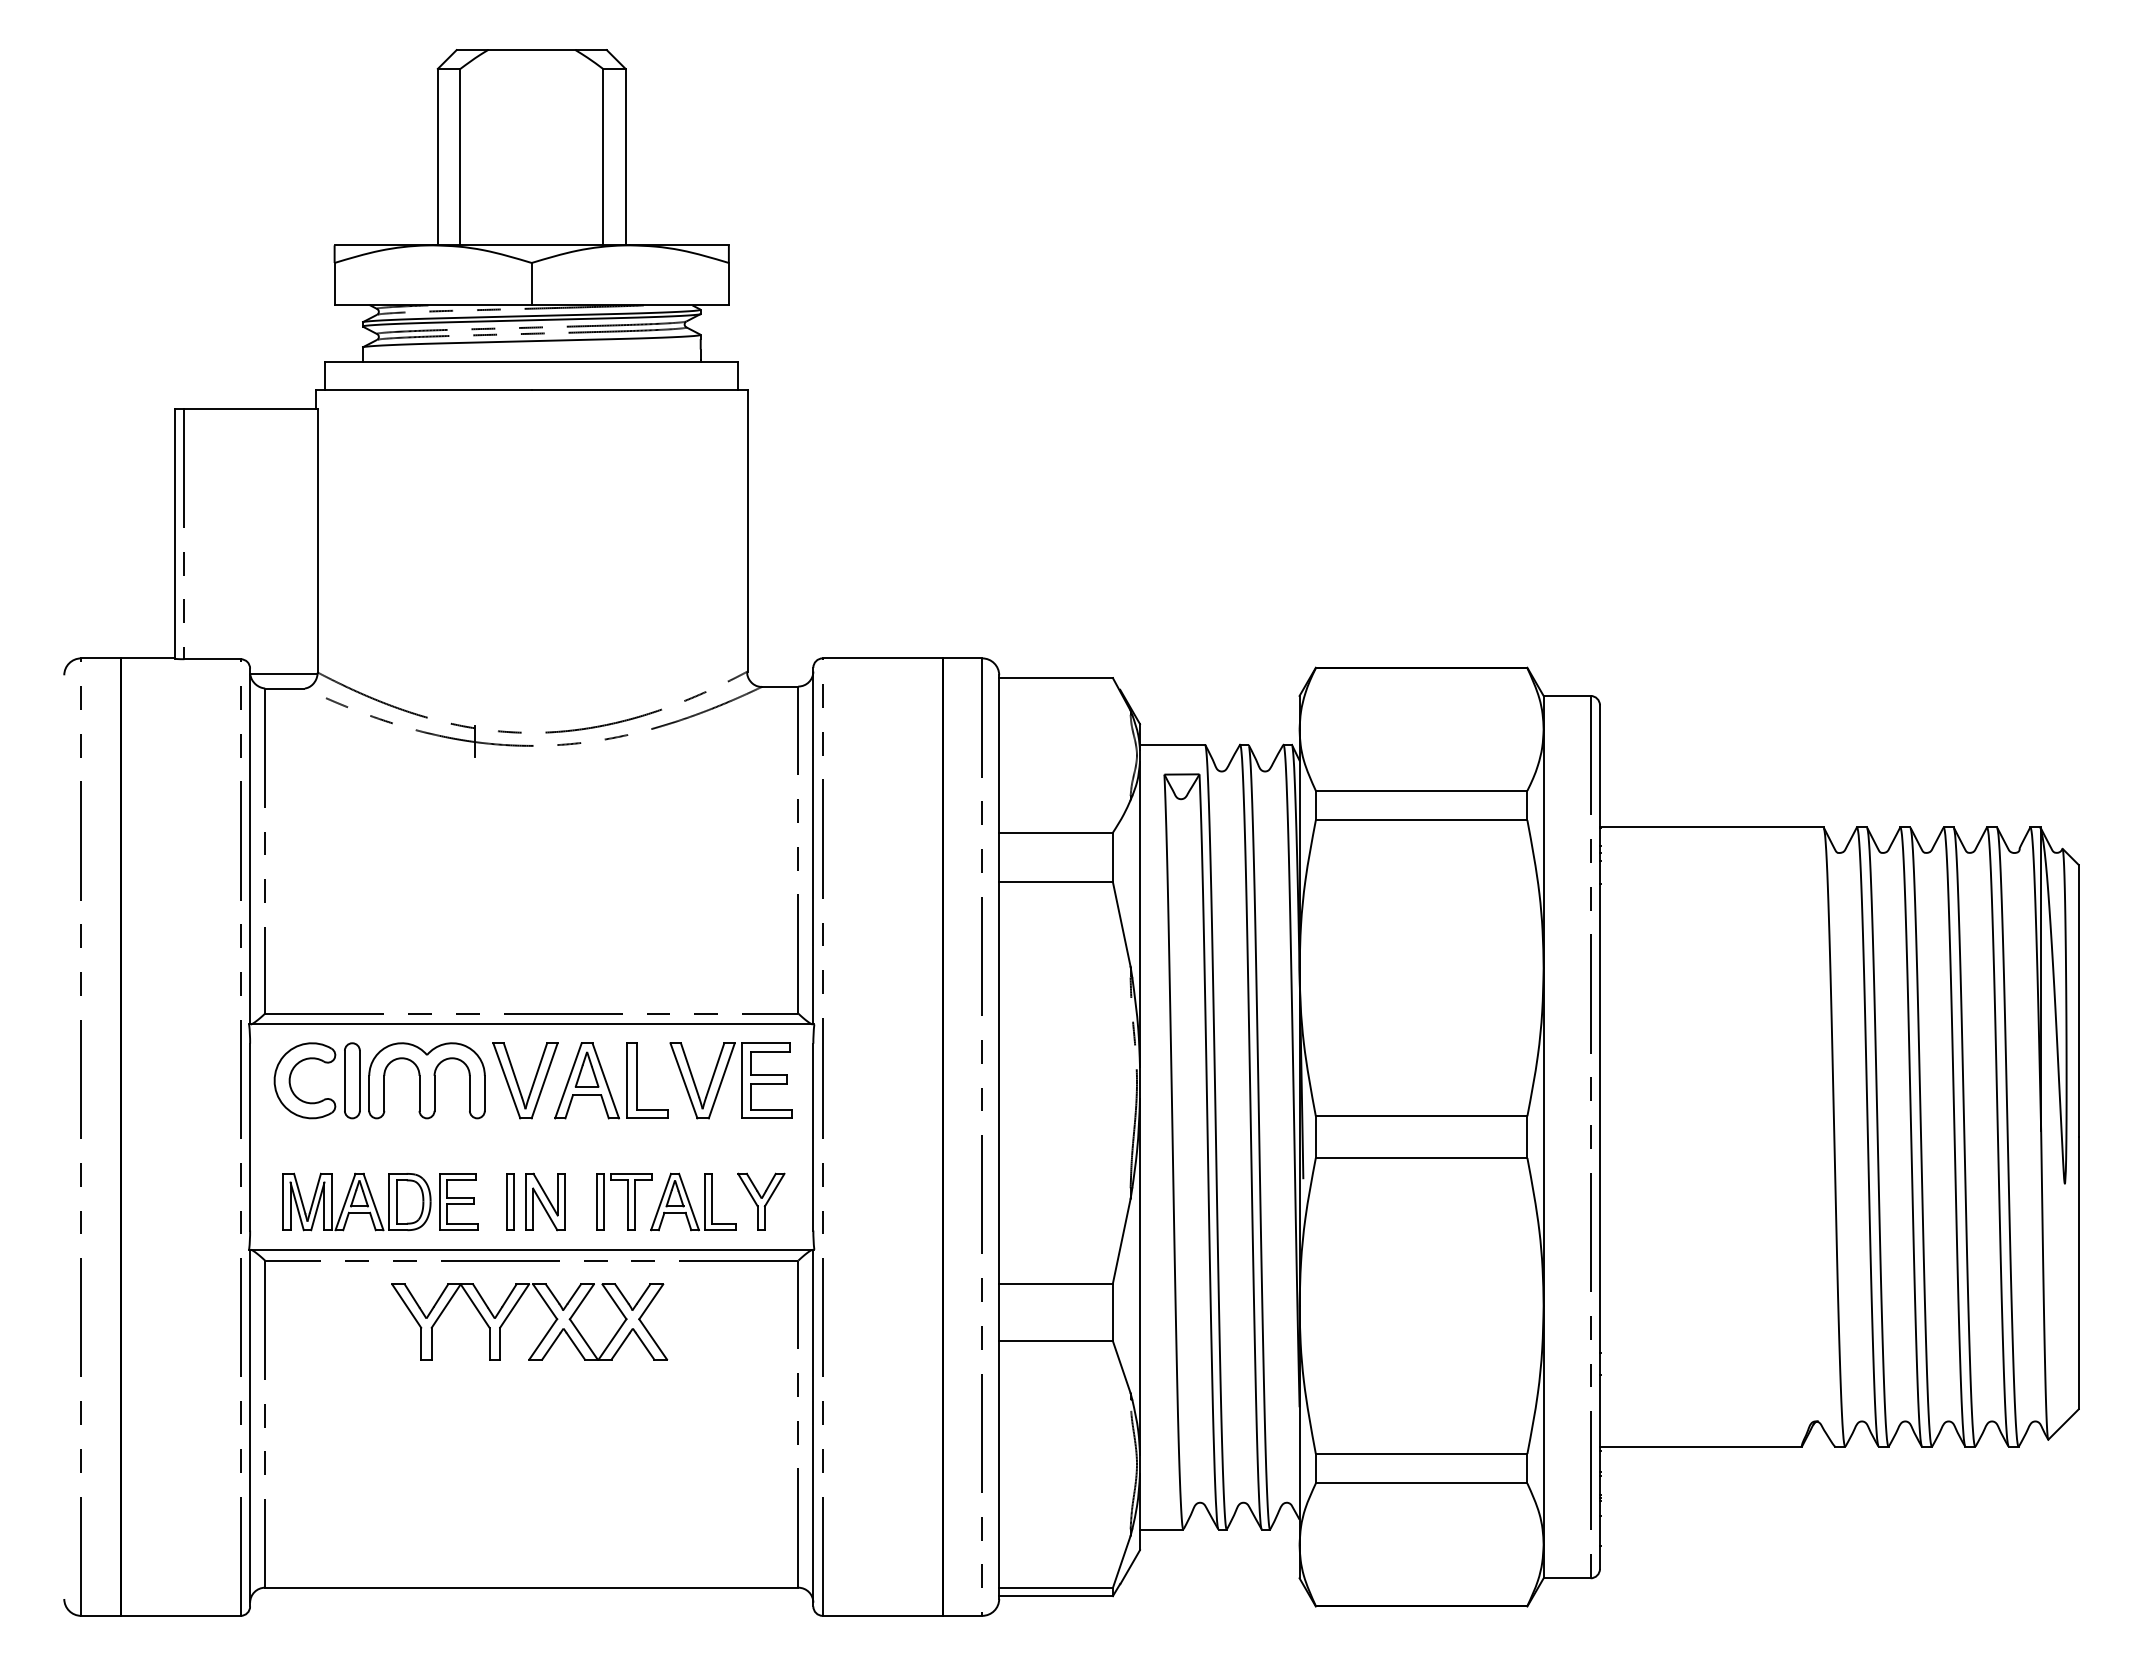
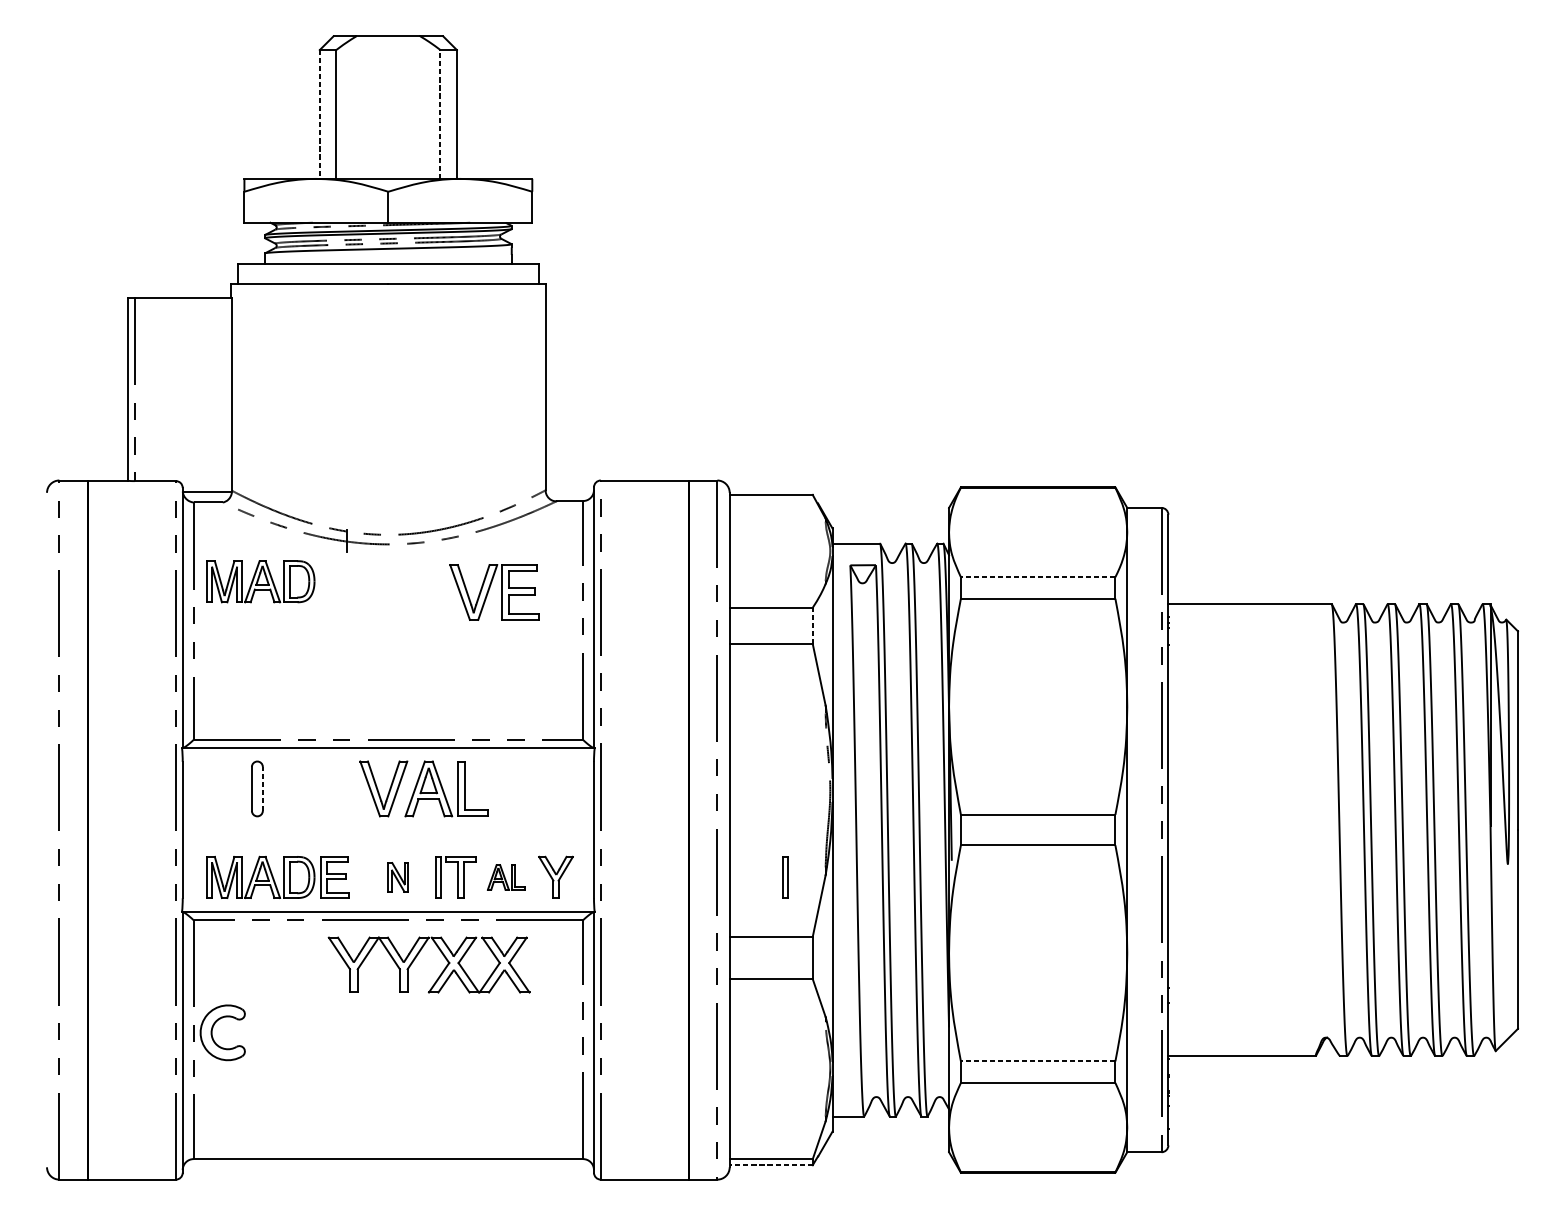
line: (603, 156) -> (440, 114), solid -> dashed
line: (437, 157) -> (319, 114), solid -> dashed
line: (1421, 790) -> (1038, 576), solid -> dashed
part: (356, 796) -> (260, 581), added
line: (1112, 857) -> (812, 625), solid -> dashed
part: (291, 1075) -> (212, 1028), moved
part: (723, 1079) -> (488, 591), moved
line: (359, 1080) -> (262, 788), solid -> dashed
part: (426, 1080) -> (311, 788), removed
part: (510, 1201) -> (785, 877), moved
part: (545, 1201) -> (398, 877), size x0.7
part: (693, 1201) -> (506, 877), size x0.6
part: (512, 1311) -> (416, 957), moved
line: (1421, 1453) -> (1038, 1061), solid -> dashed
line: (1056, 1596) -> (771, 1165), solid -> dashed

